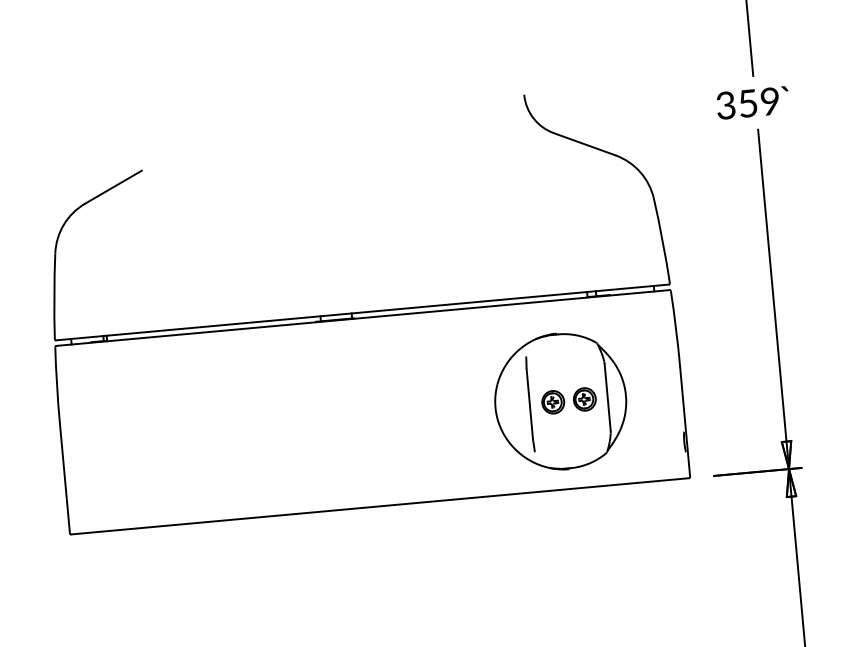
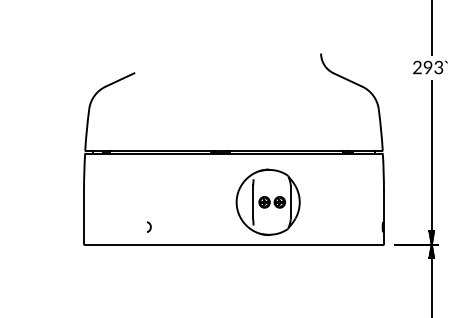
text: (748, 103) -> (428, 67), 359 -> 293
part: (559, 399) -> (267, 201), moved
curve: (201, 482) -> (149, 225), added

